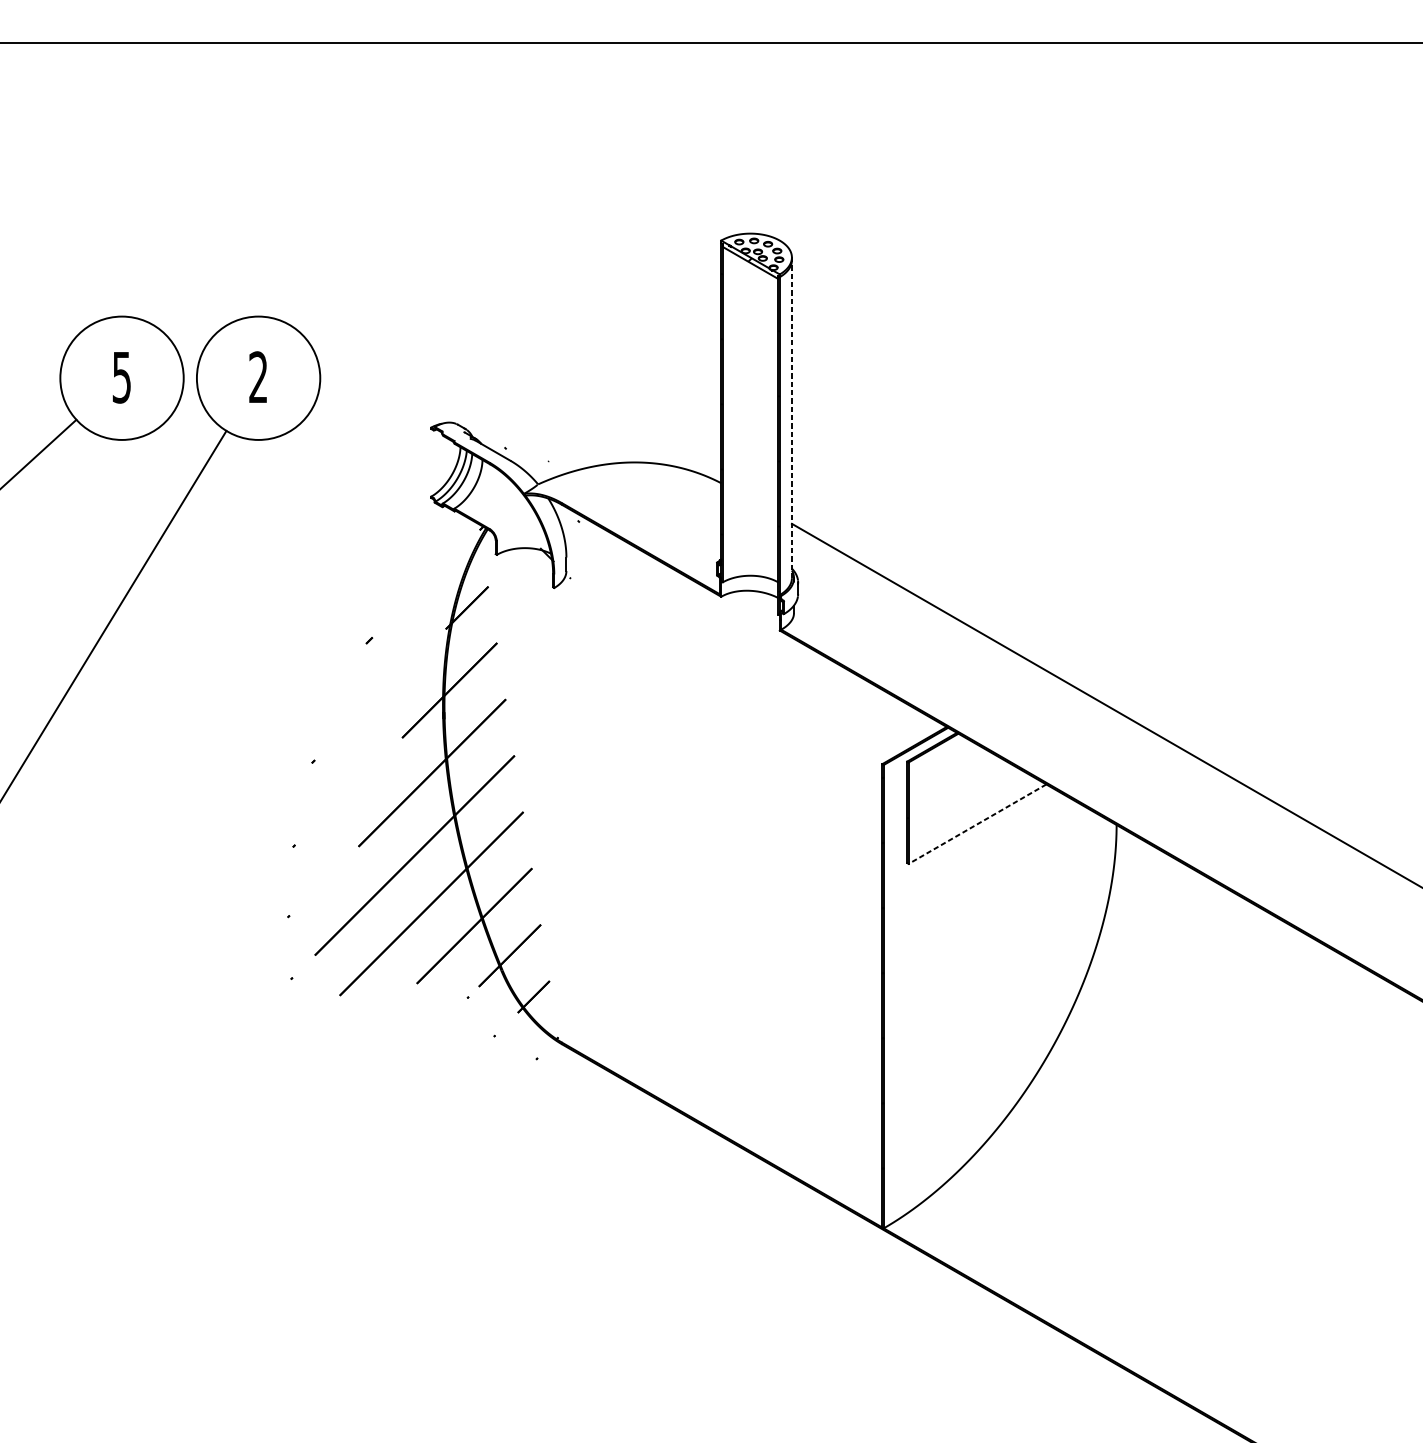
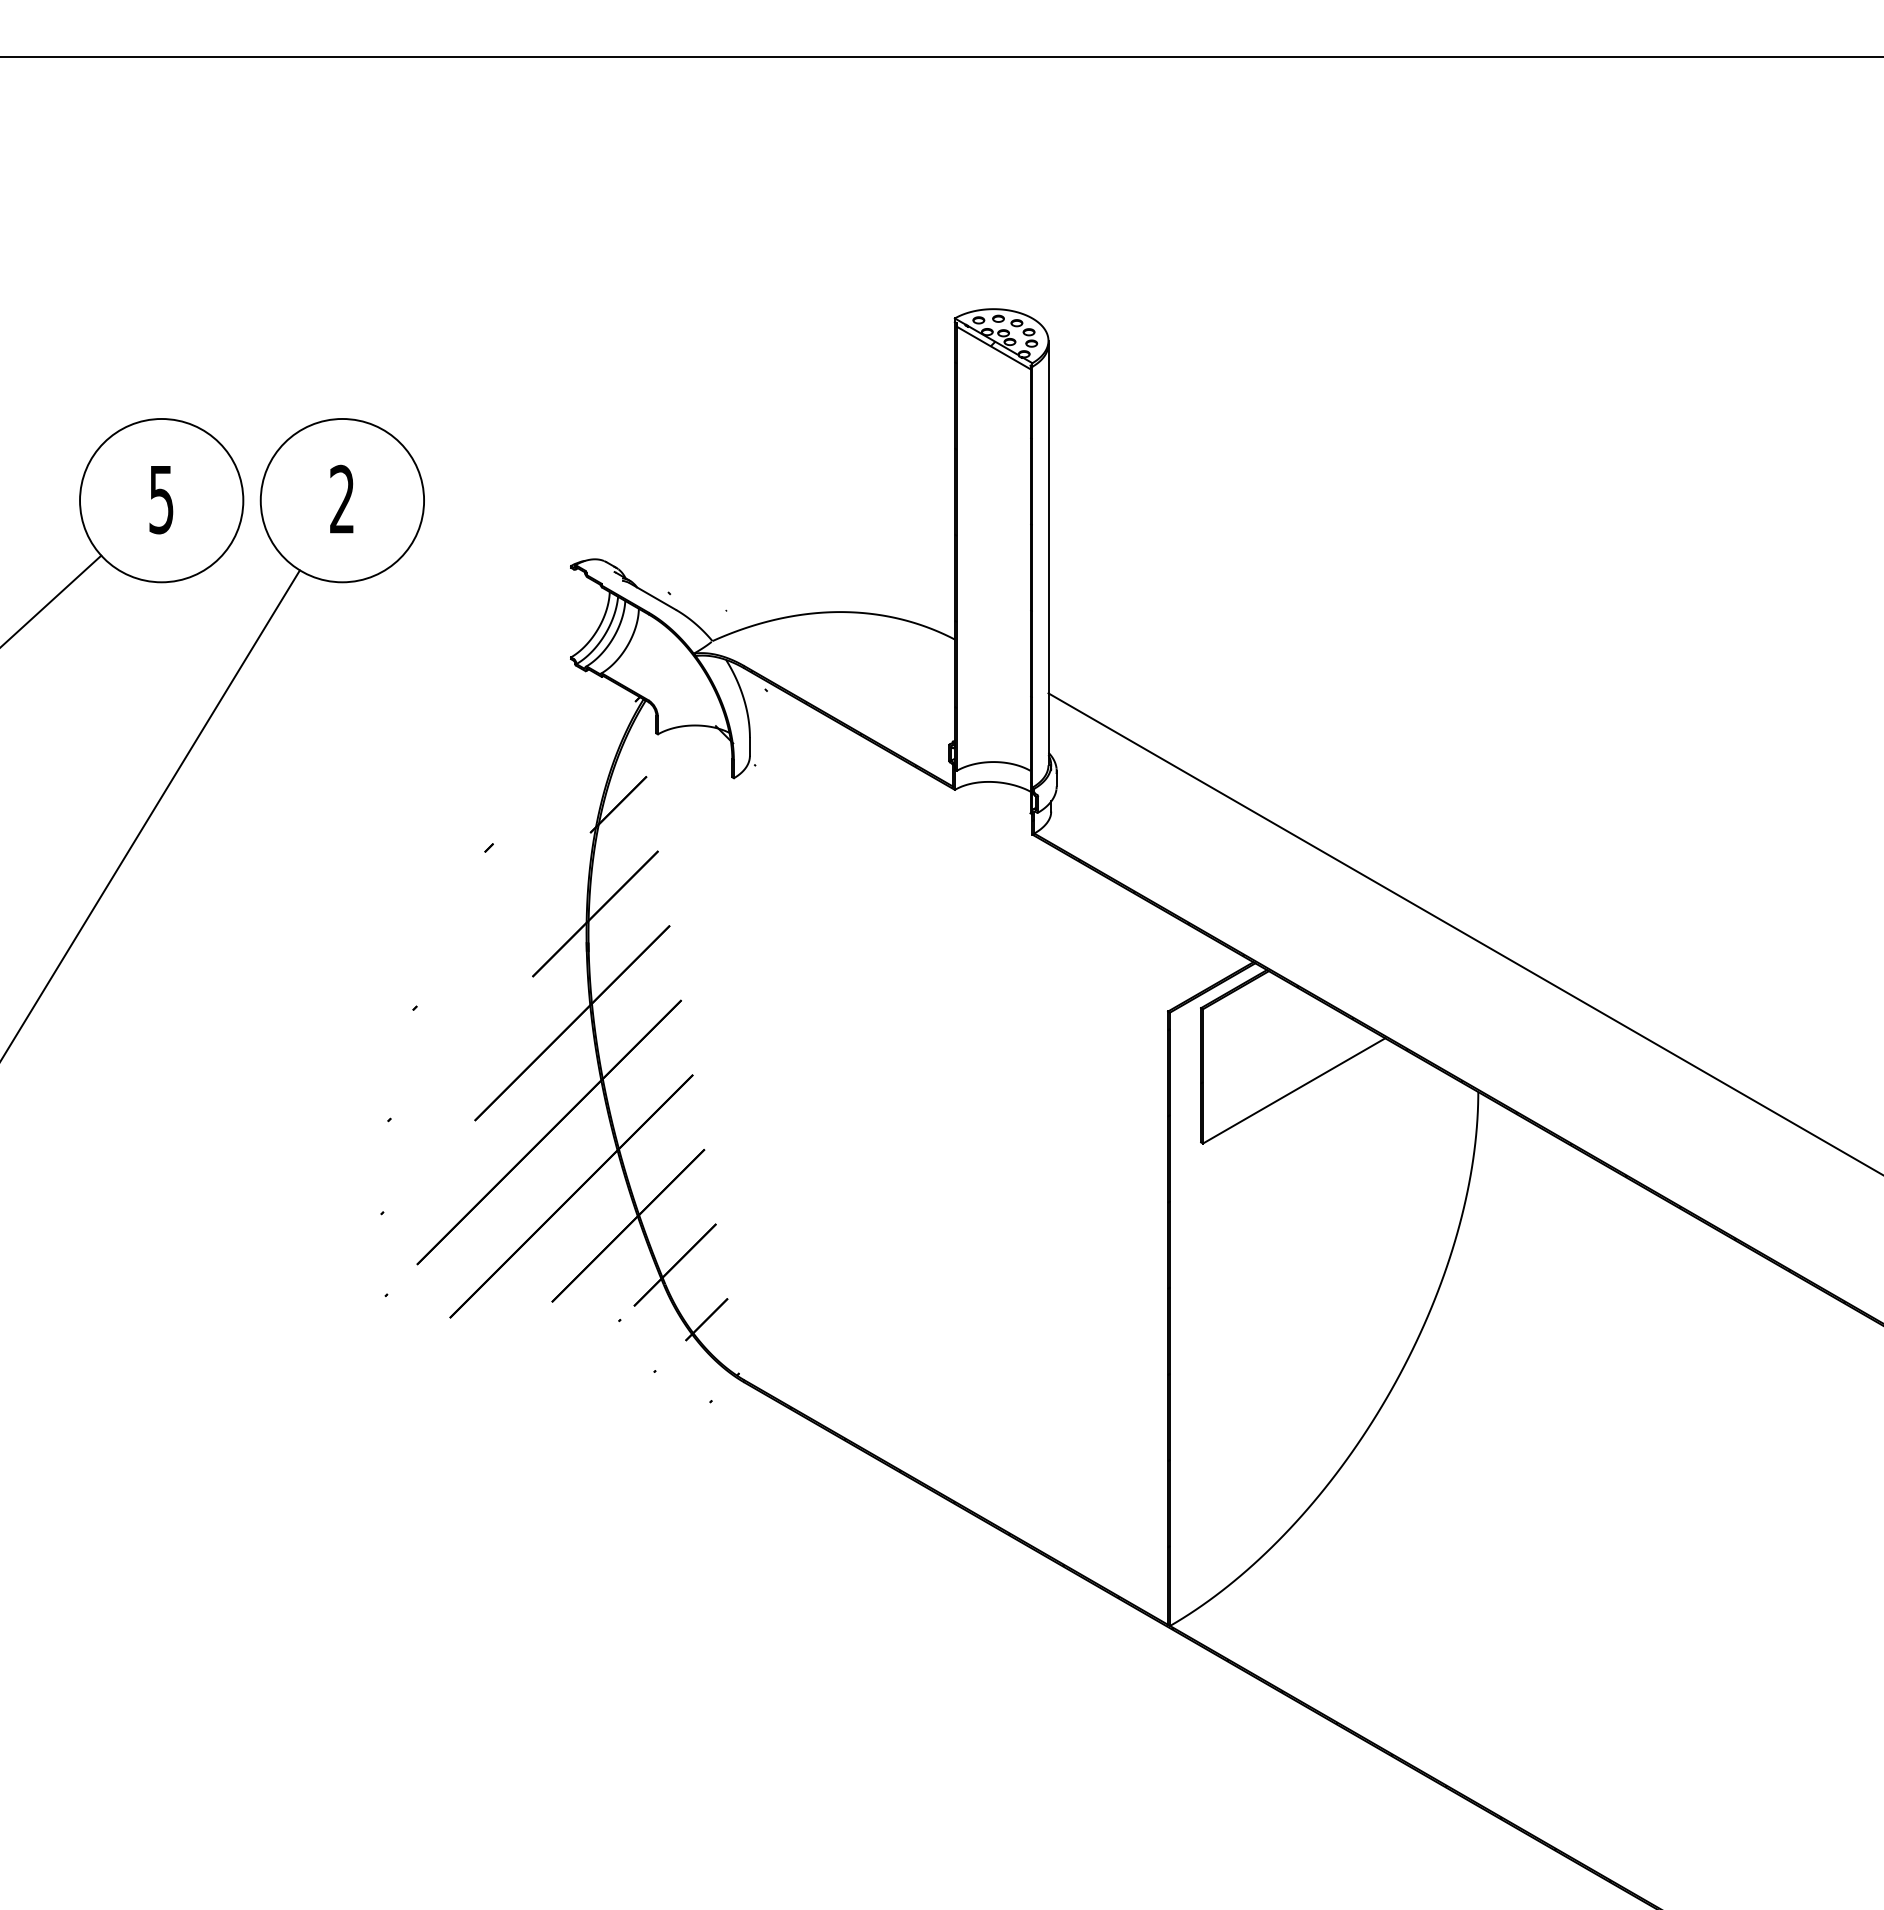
line: (791, 418) -> (1048, 554), dashed -> solid
line: (977, 824) -> (1293, 1091), dashed -> solid

